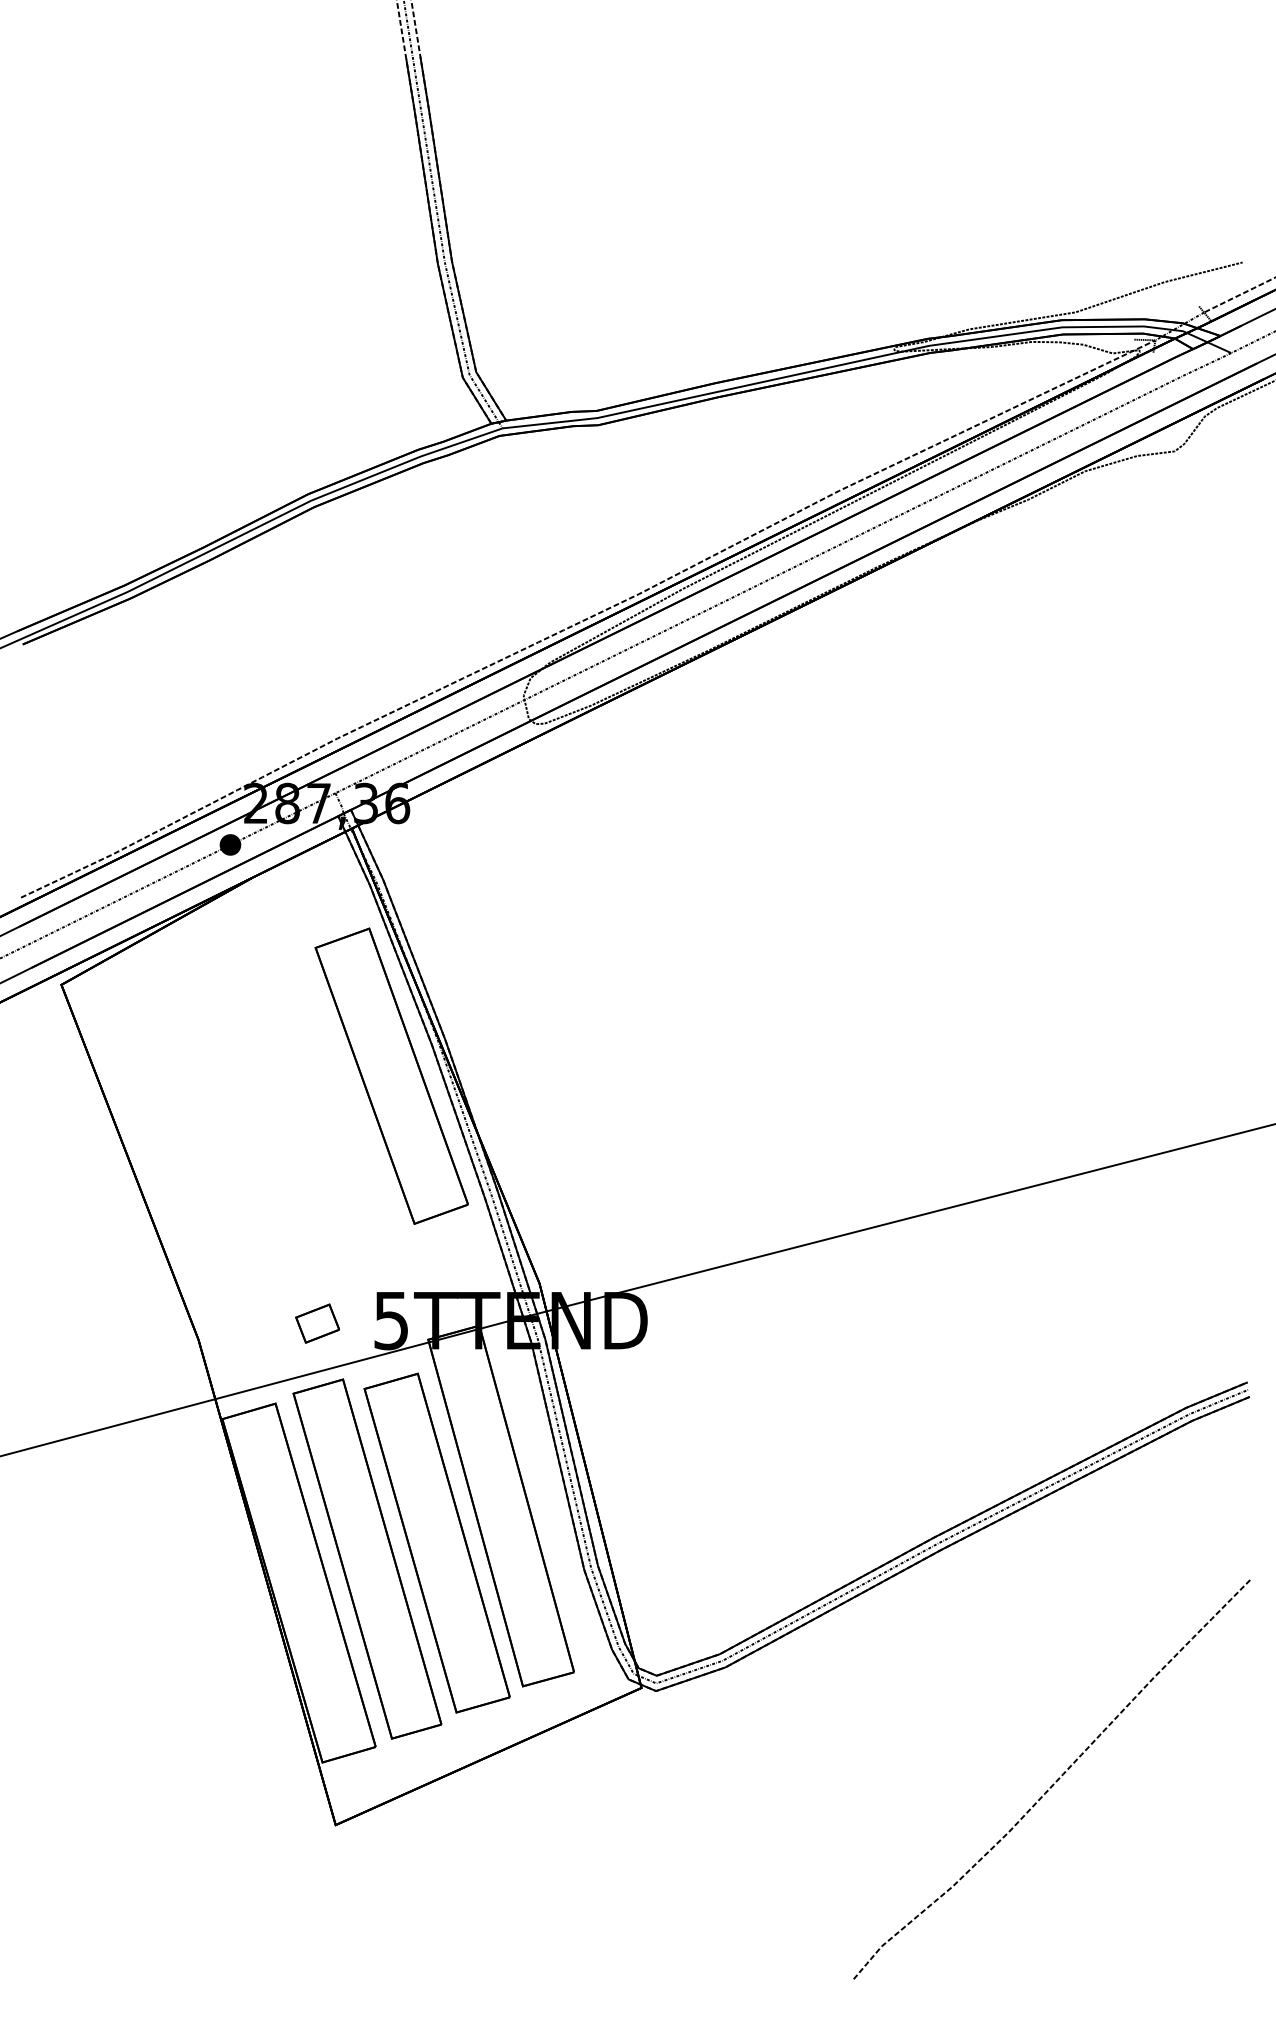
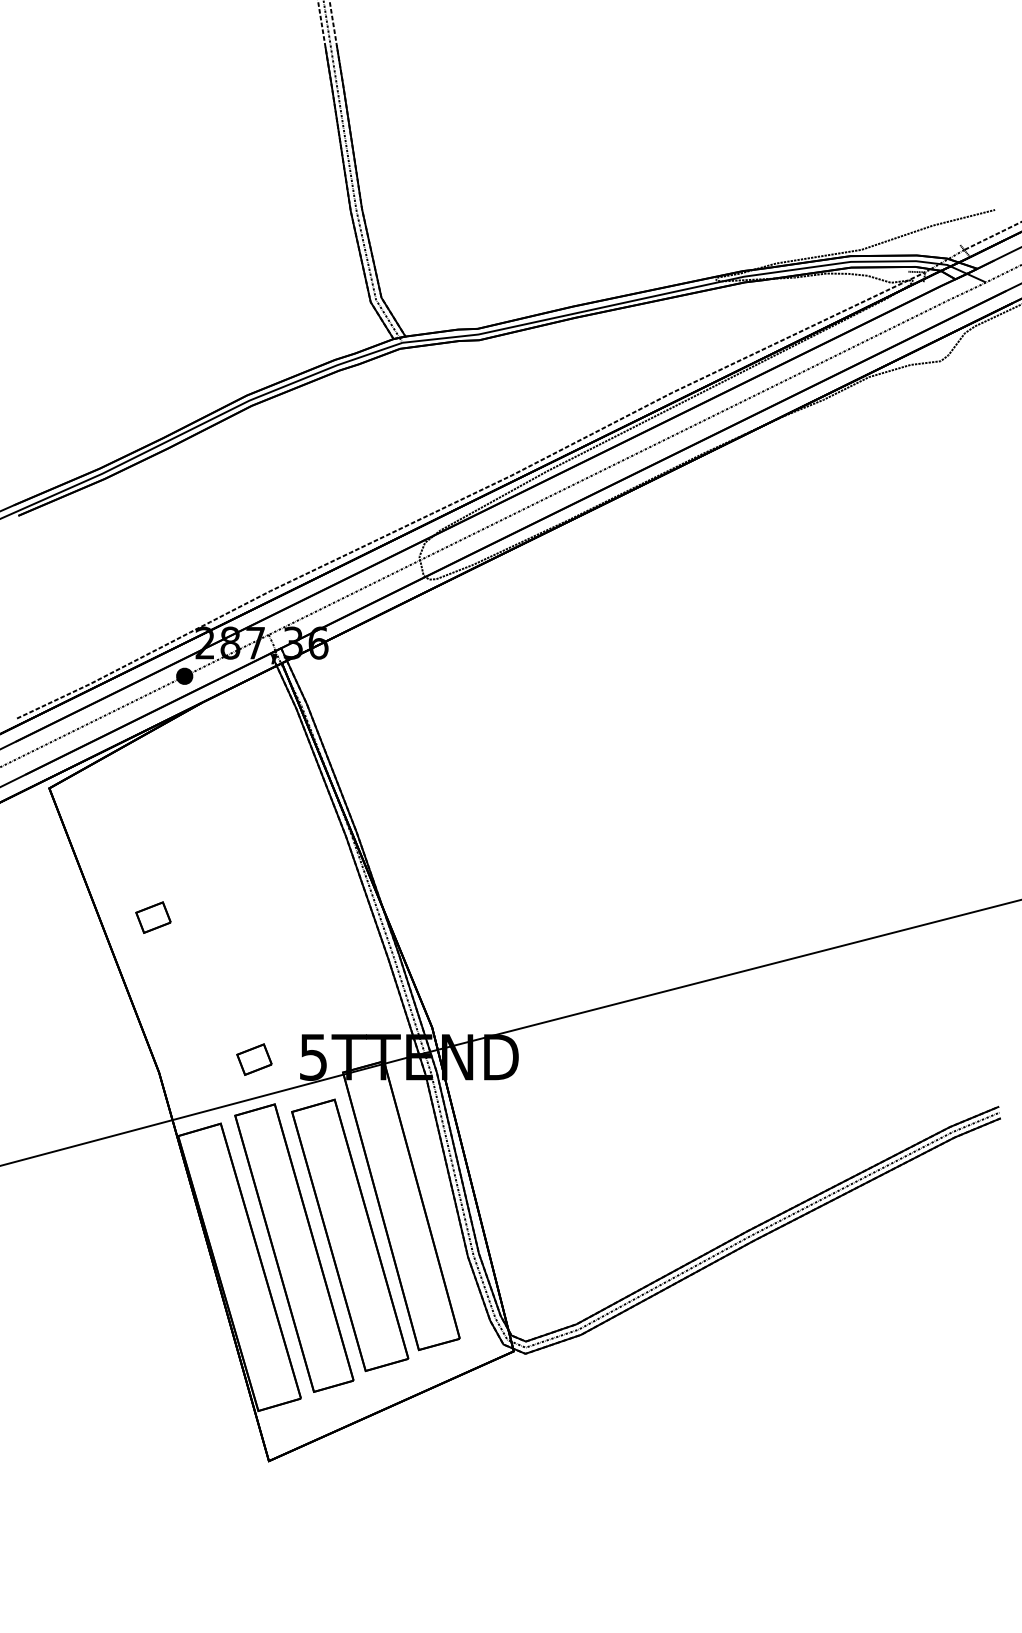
part: (391, 1076) -> (313, 861), removed
part: (191, 1146) -> (153, 917), added
curve: (1055, 1780) -> (845, 1425), removed

